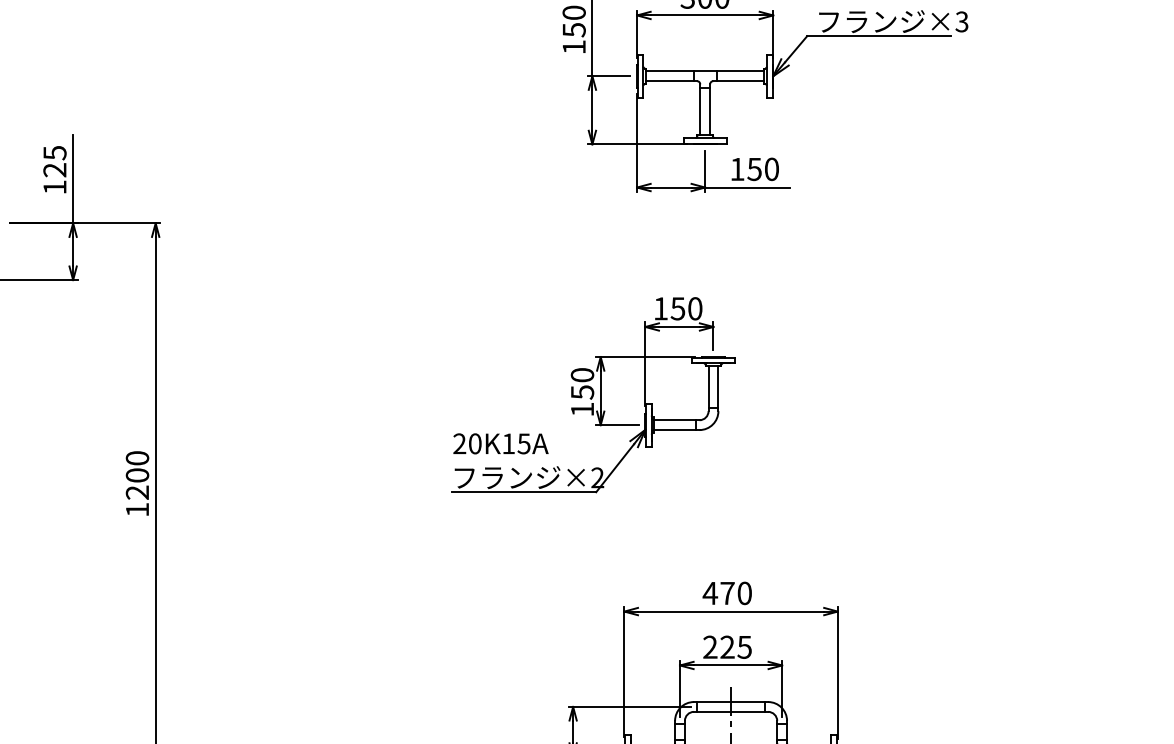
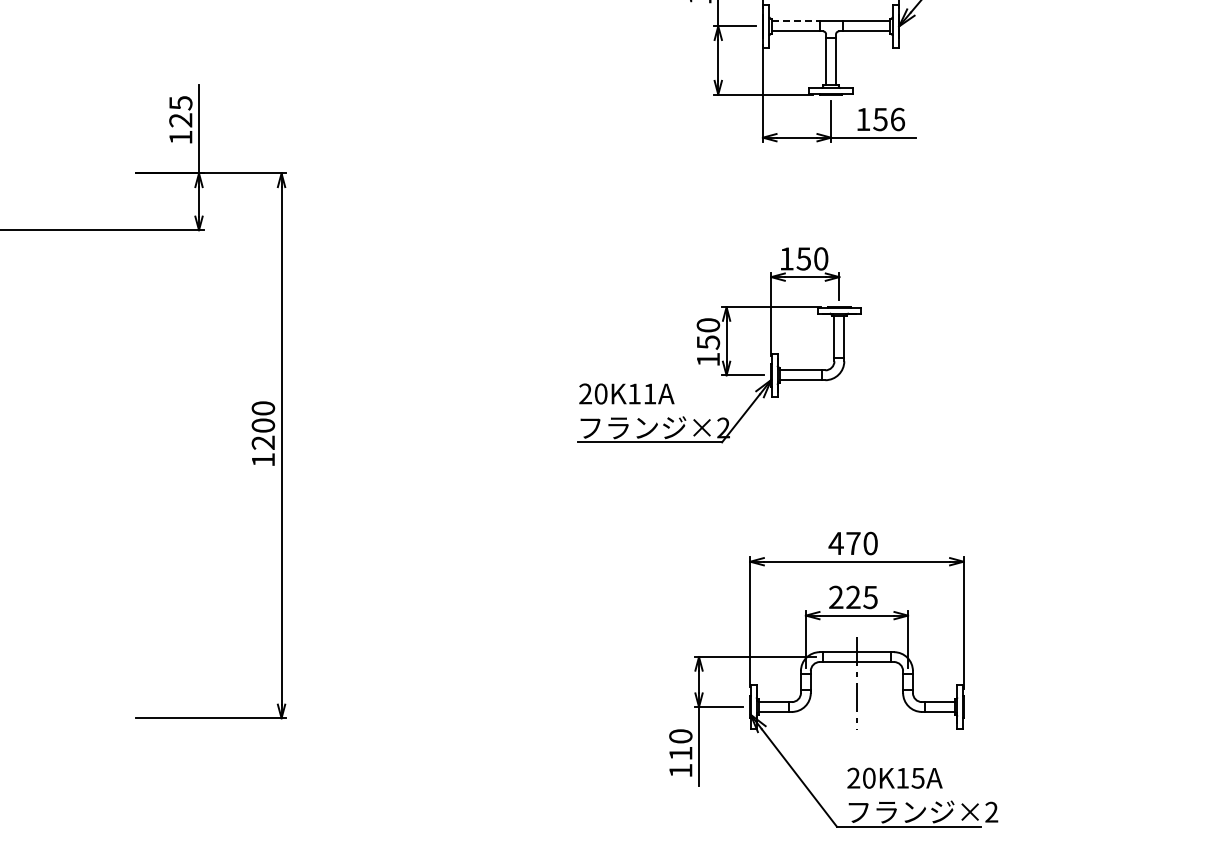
line: (669, 71) -> (795, 21), solid -> dashed
text: (771, 169) -> (897, 119), 150 -> 156
text: (523, 443) -> (649, 393), 20K15A -> 20K11A

